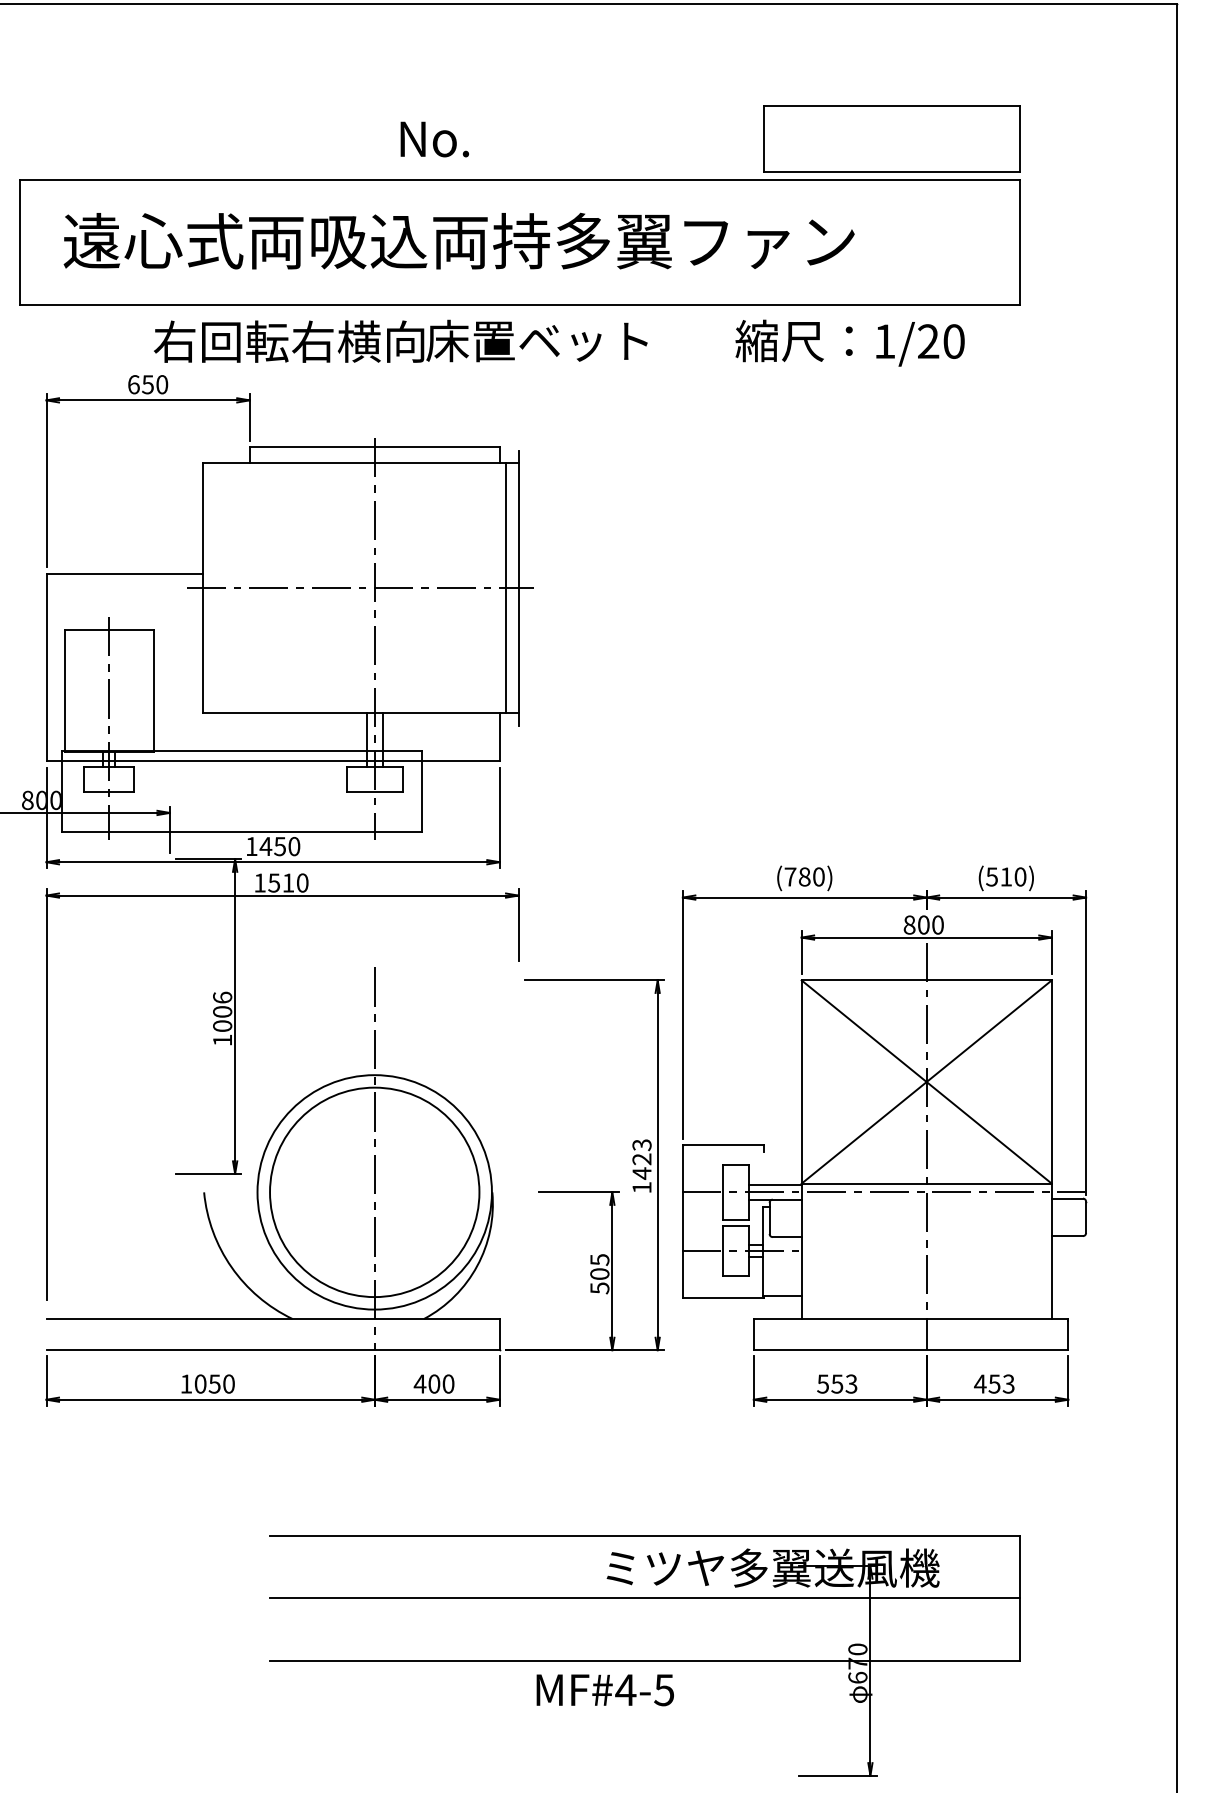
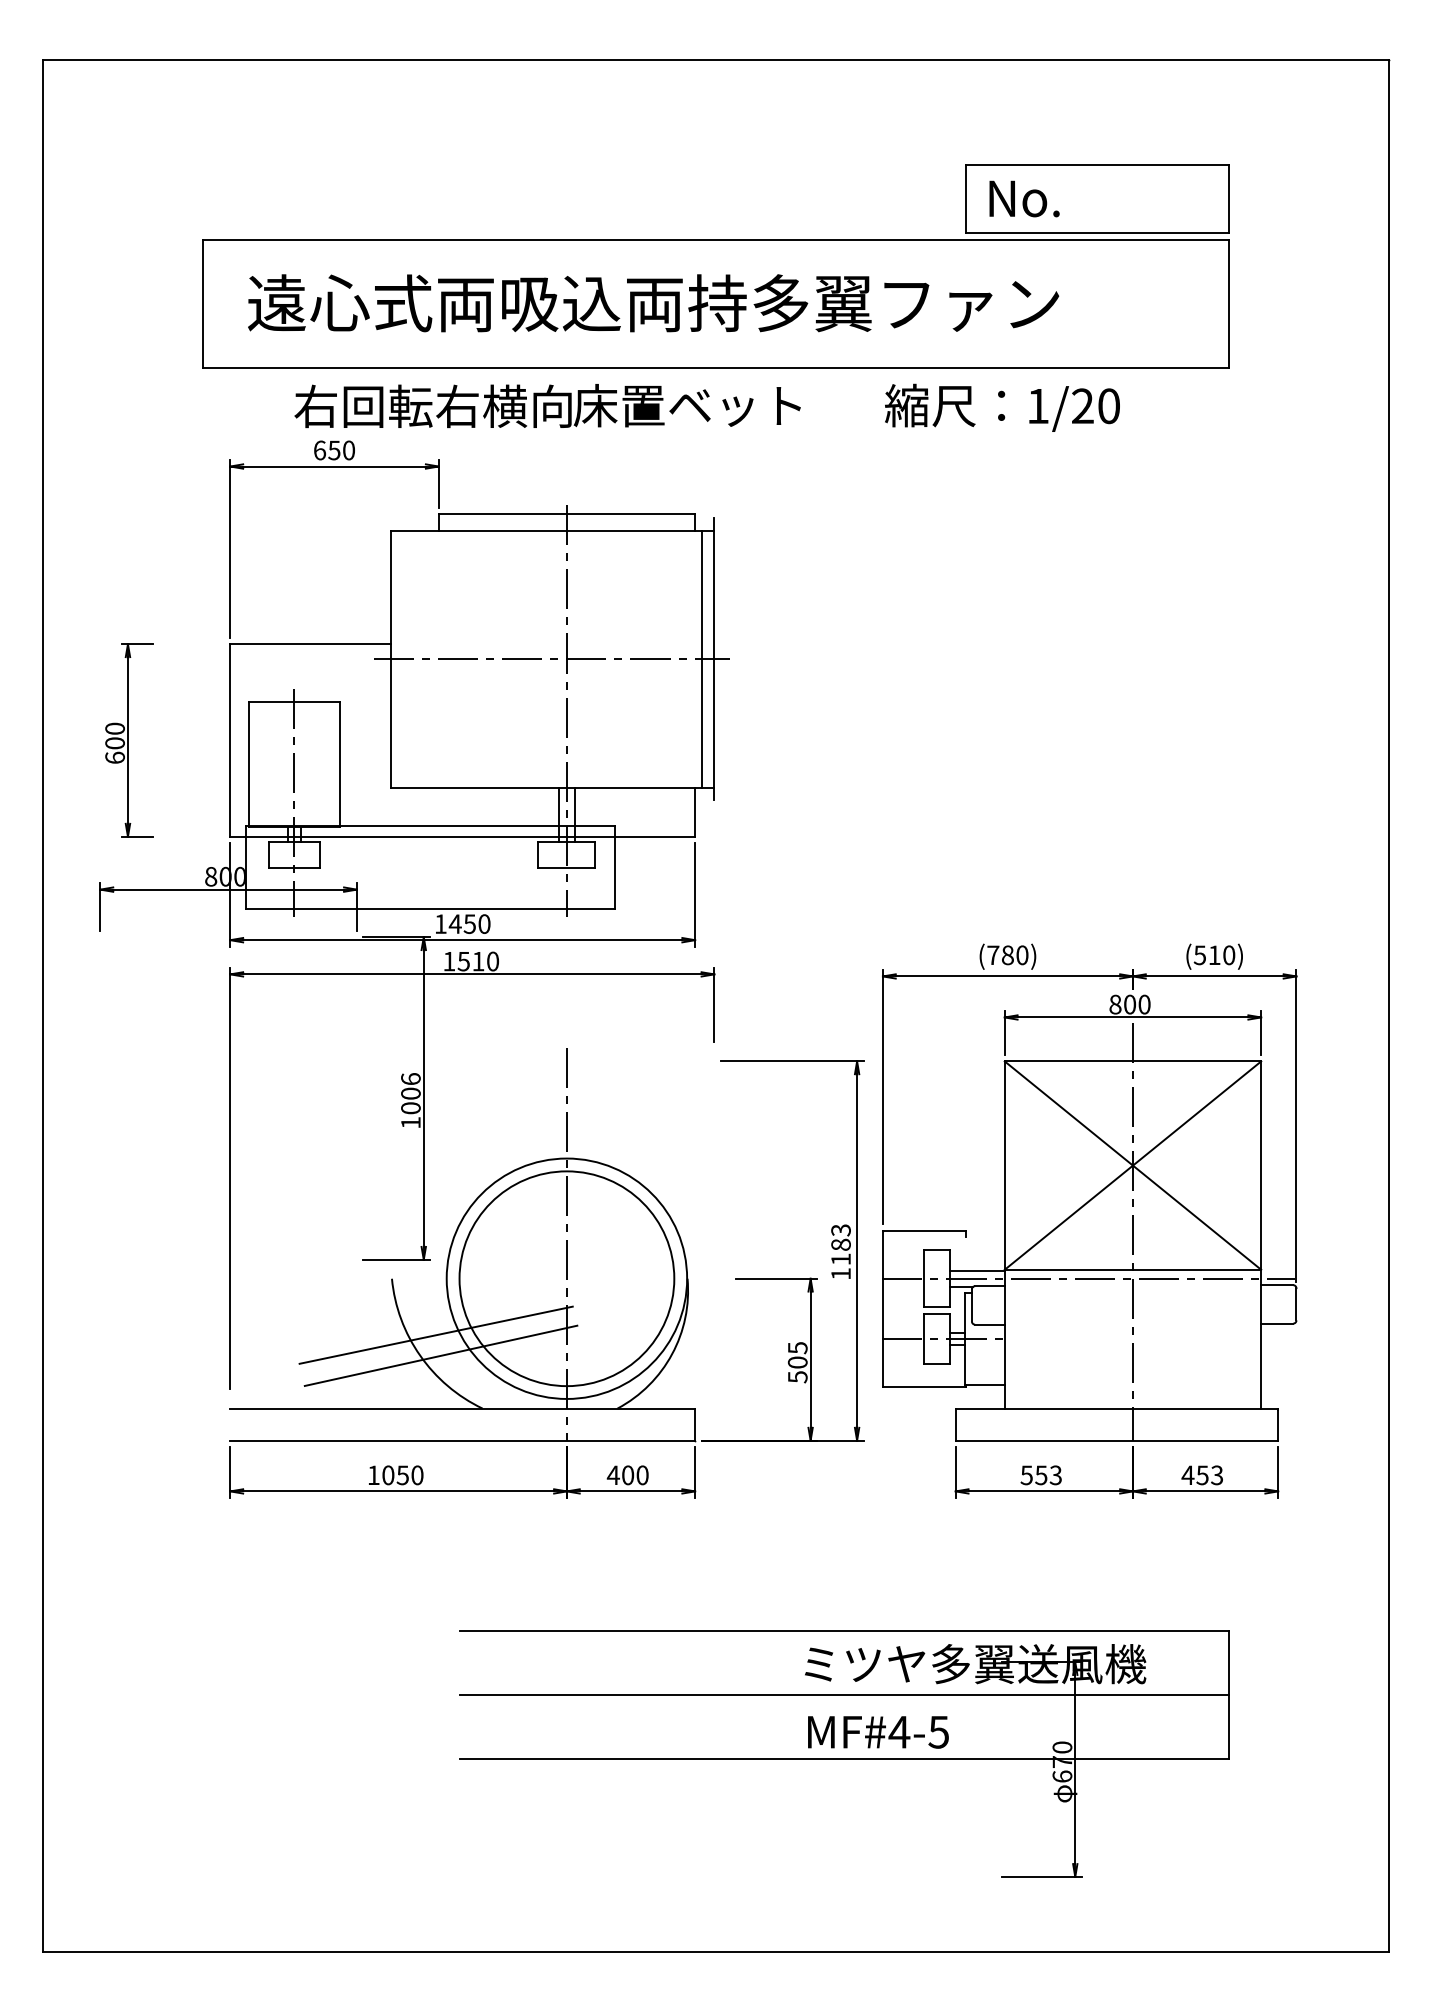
text: (434, 139) -> (1024, 198), moved
text: (400, 341) -> (547, 406), moved
text: (850, 342) -> (1002, 407), moved
text: (641, 1166) -> (840, 1252), 1423 -> 1183
line: (246, 1246) -> (435, 1334), added
line: (251, 1267) -> (440, 1355), added
text: (605, 1690) -> (878, 1732), moved

